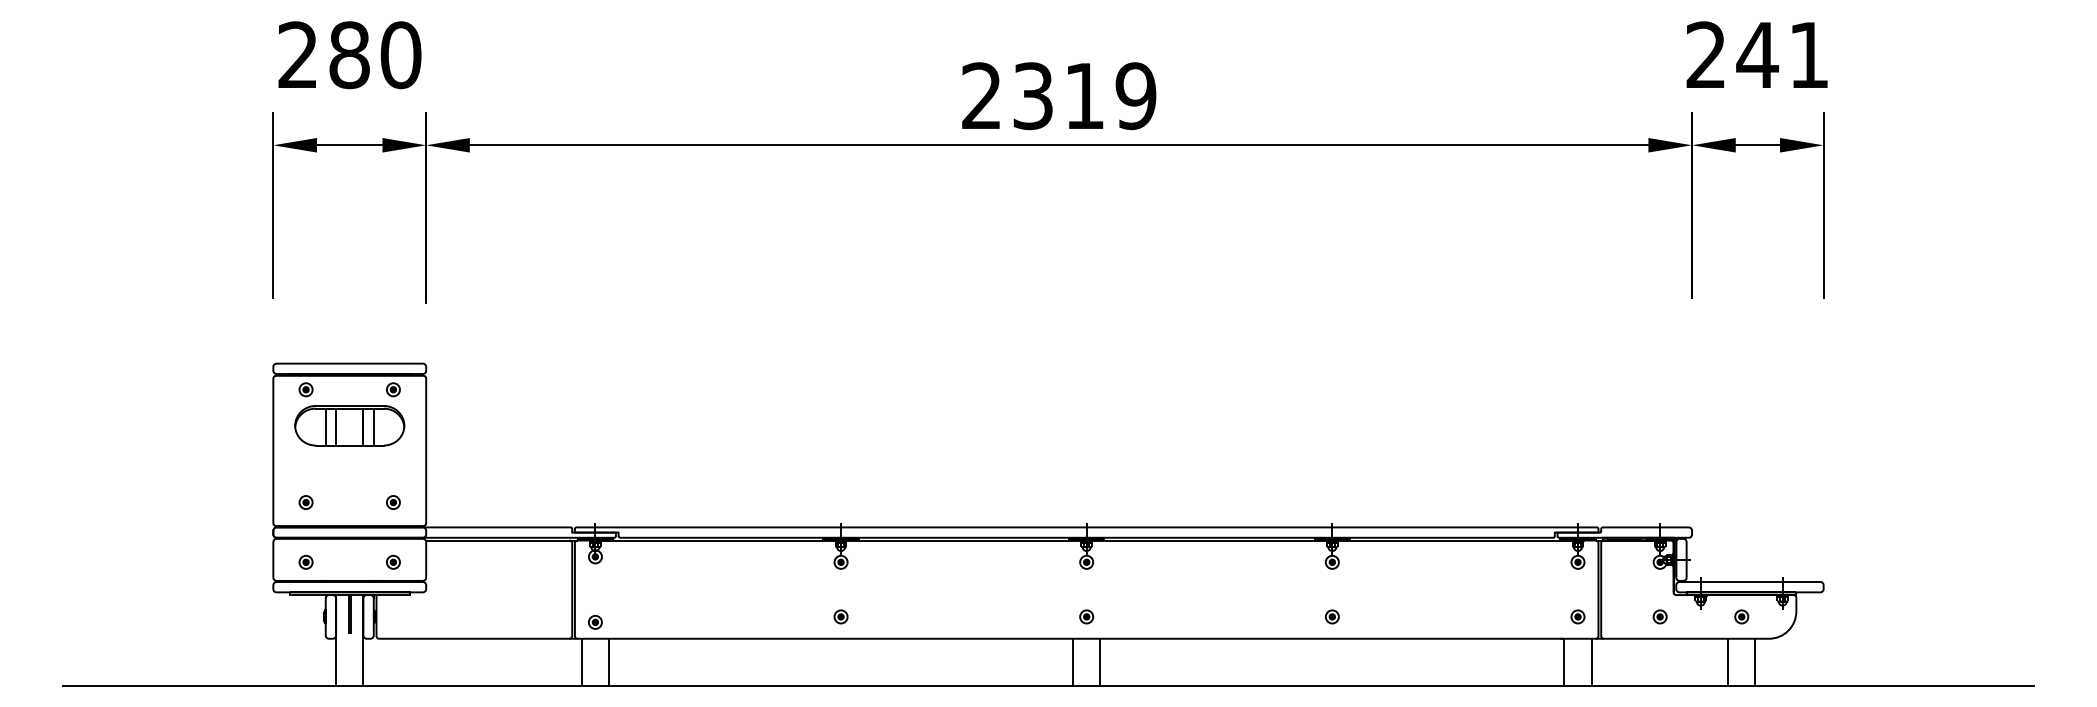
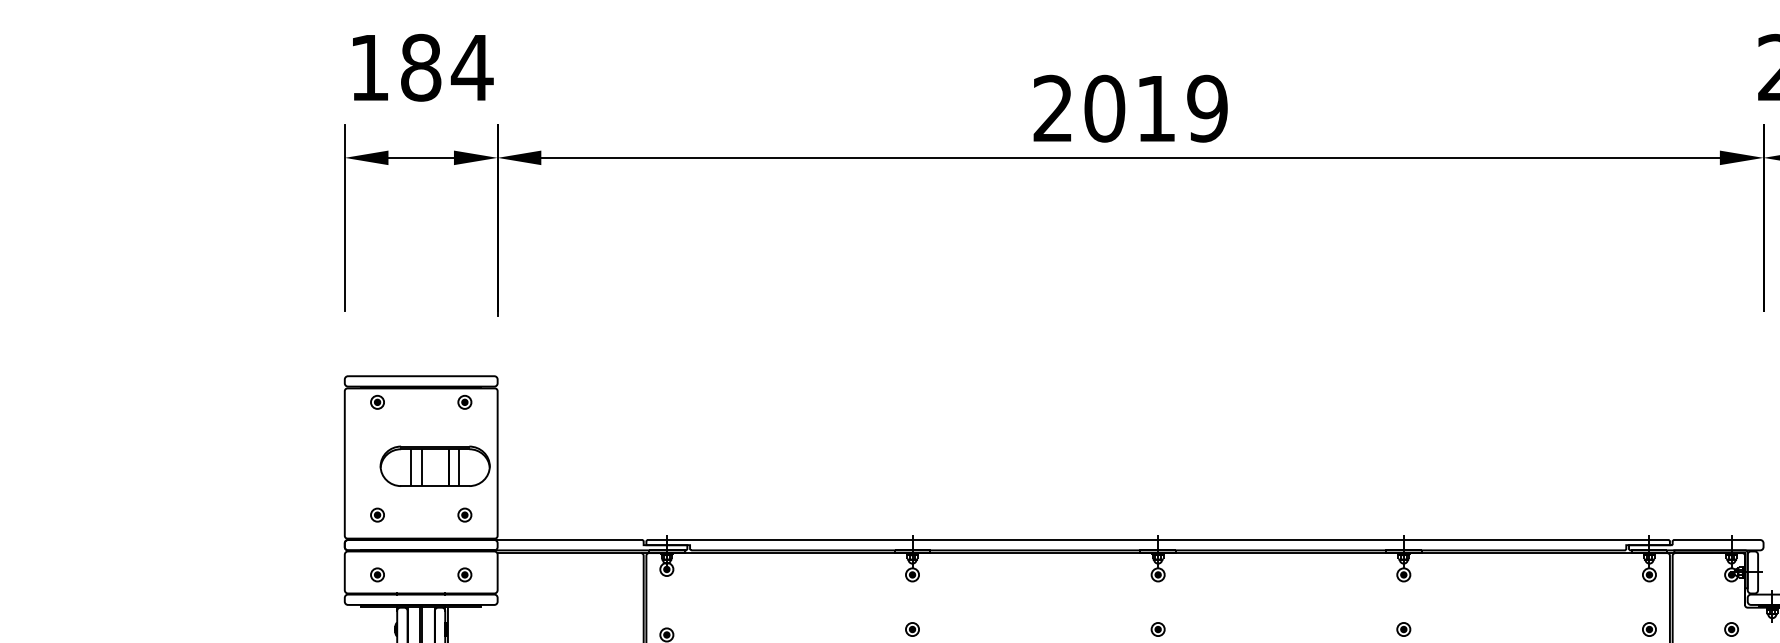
text: (350, 55) -> (421, 68), 280 -> 184
text: (1033, 96) -> (1104, 109), 2319 -> 2019
part: (349, 425) -> (434, 466), moved

